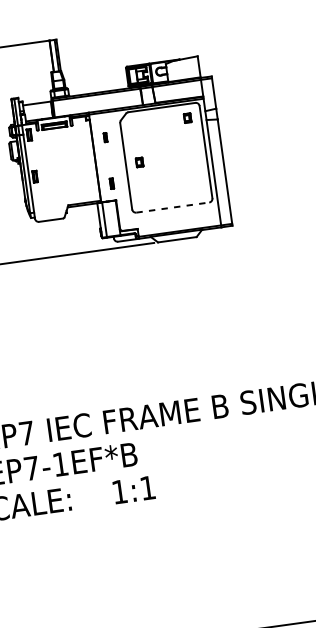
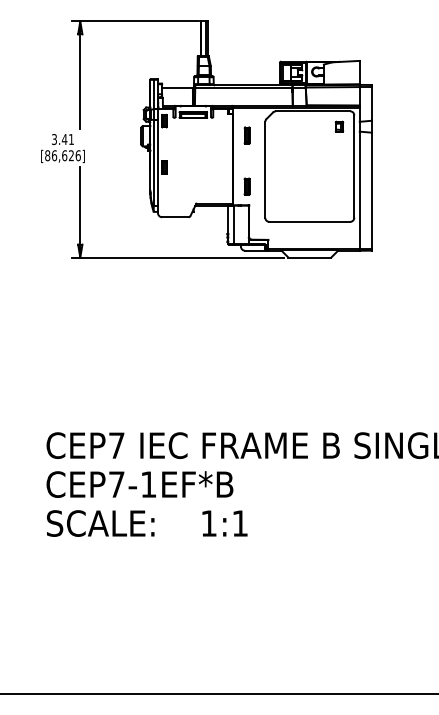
part: (105, 137) -> (246, 135), size x1.67
part: (139, 162) -> (280, 167), removed
part: (111, 183) -> (246, 186), size x1.43
line: (173, 207) -> (310, 221), dashed -> solid

